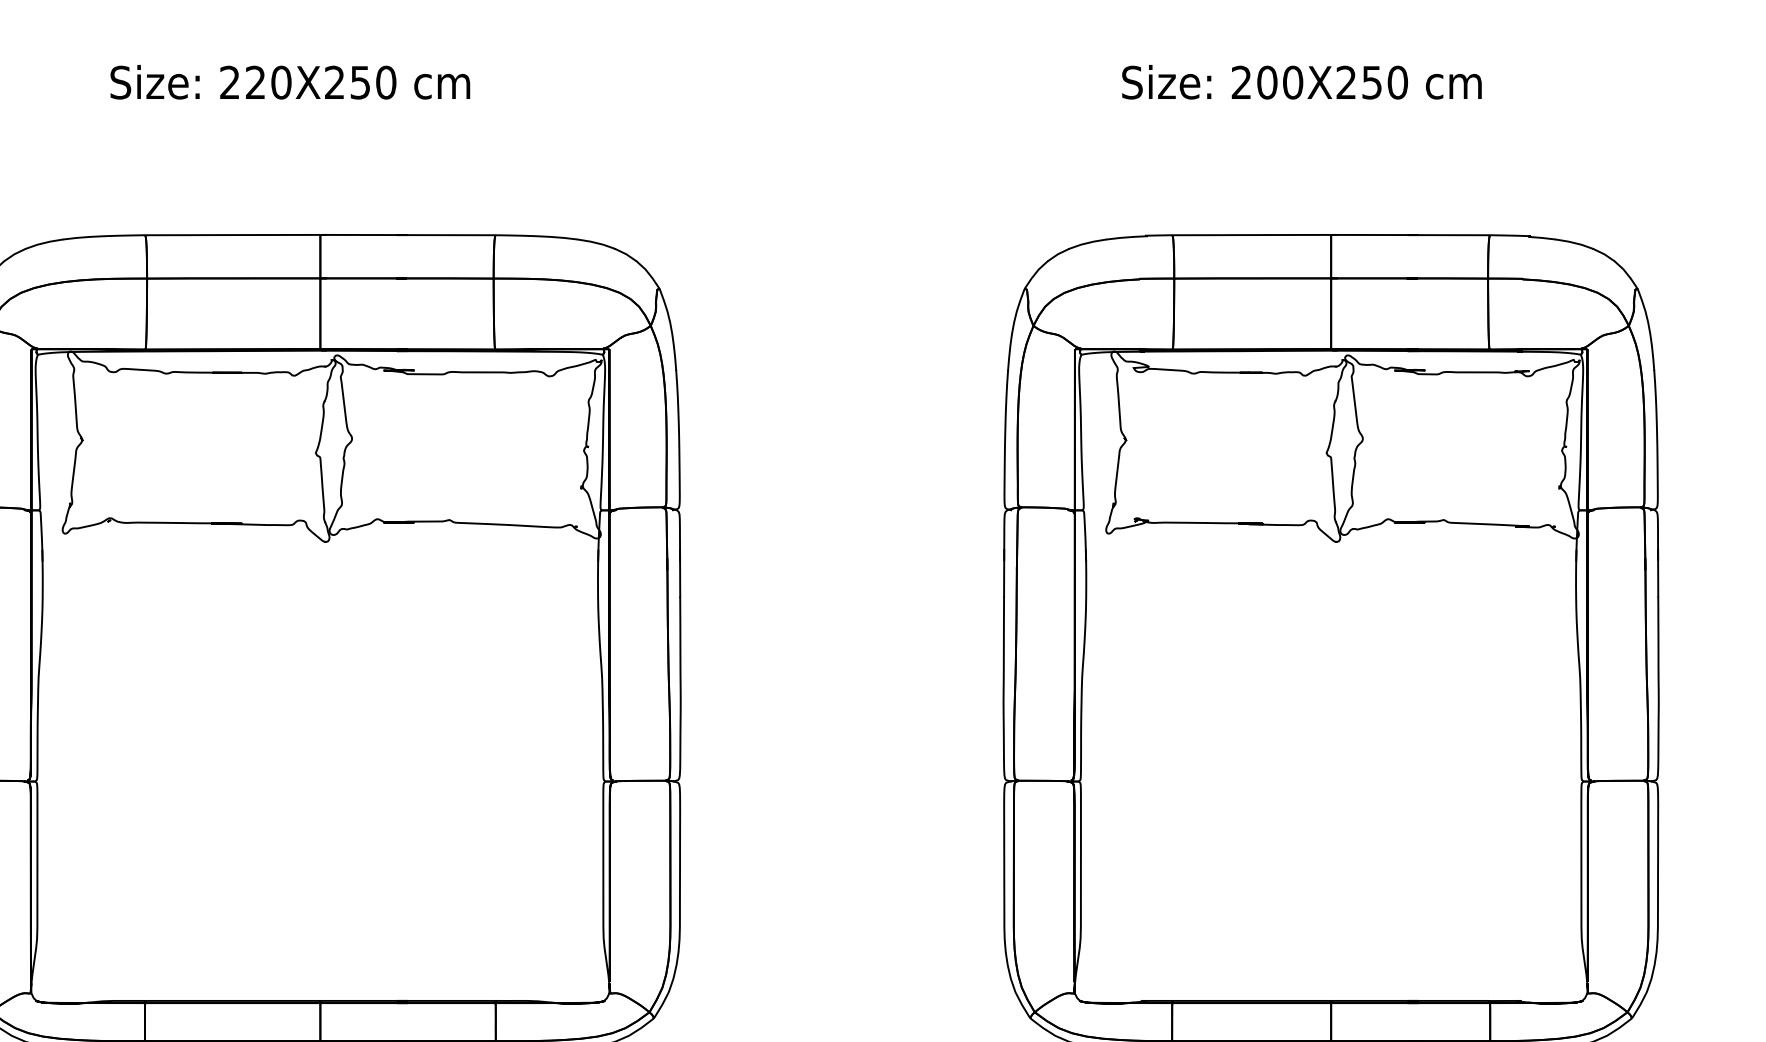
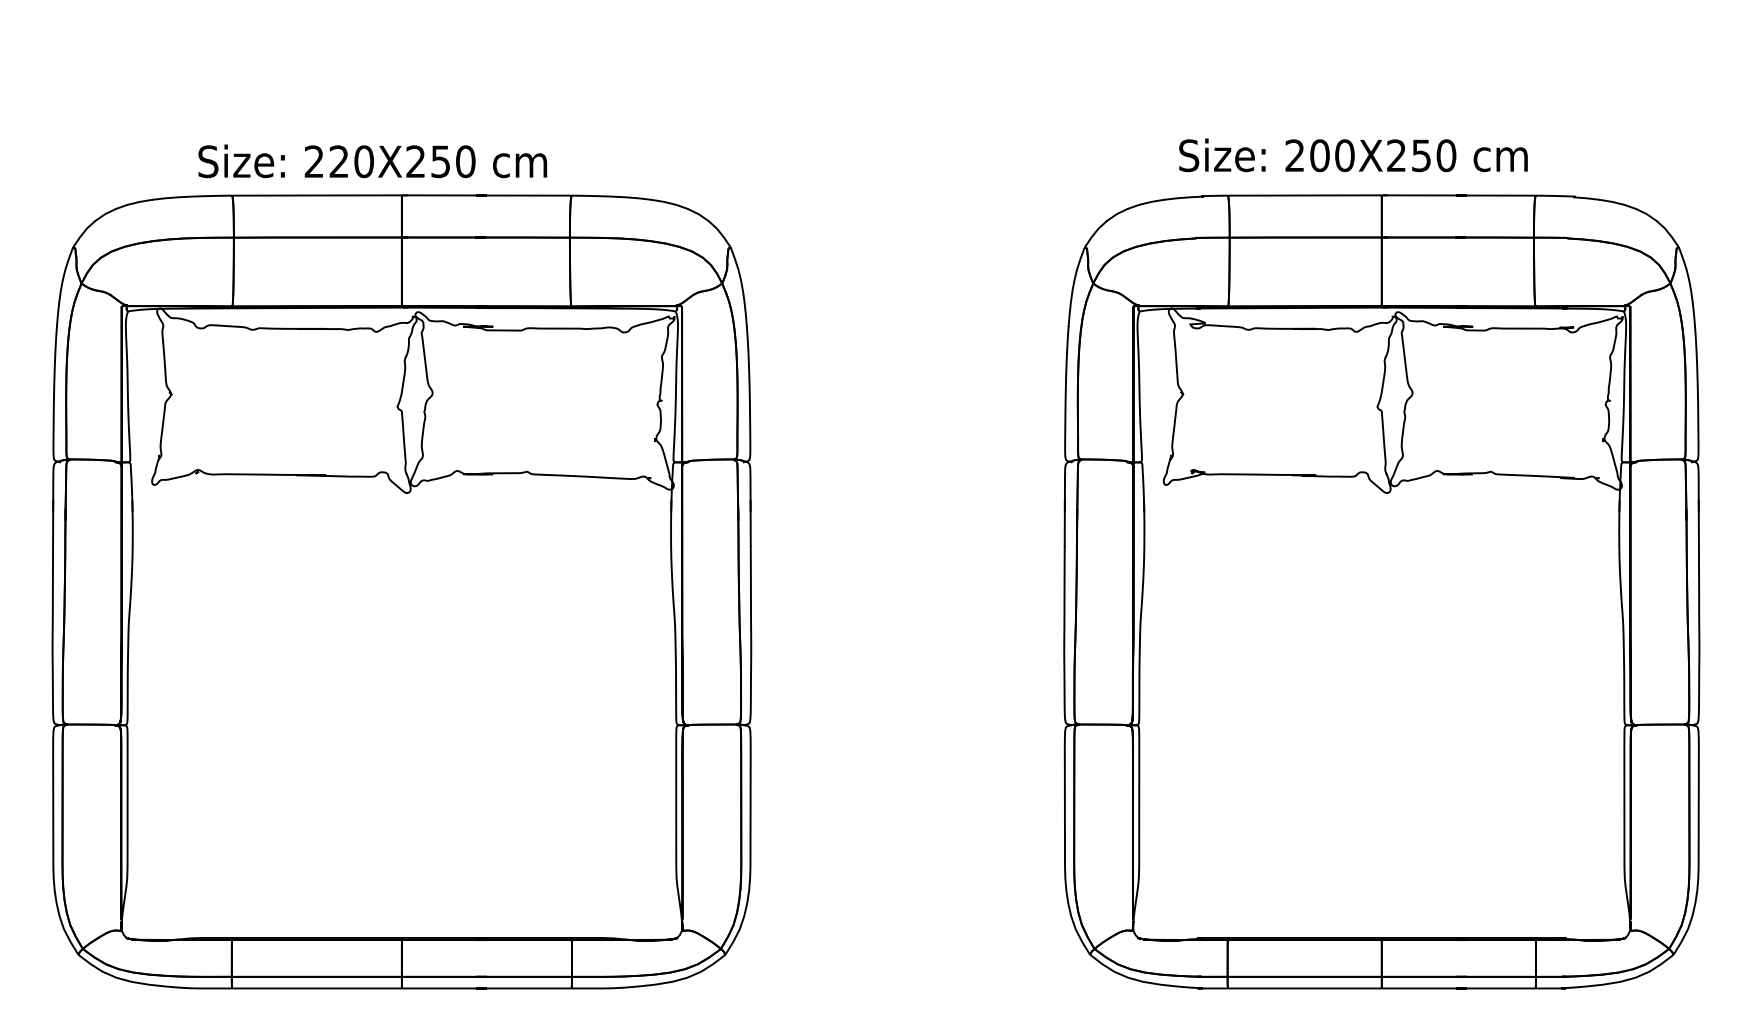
text: (290, 82) -> (372, 161), moved
text: (1301, 82) -> (1353, 155), moved

